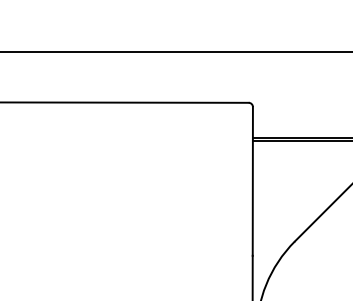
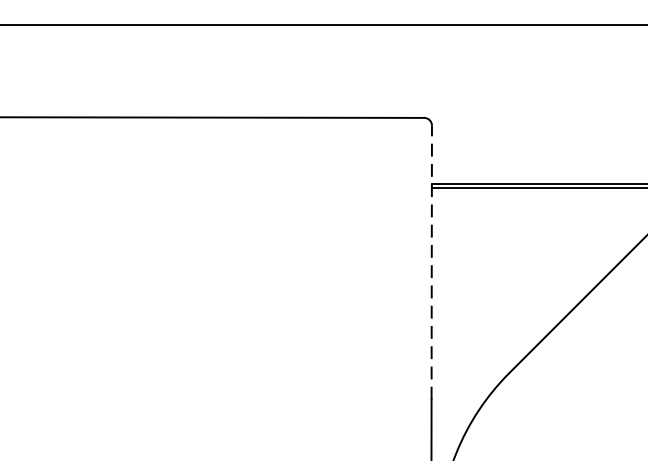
line: (252, 180) -> (431, 260), solid -> dashed

